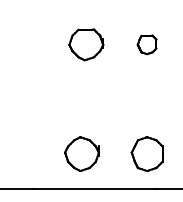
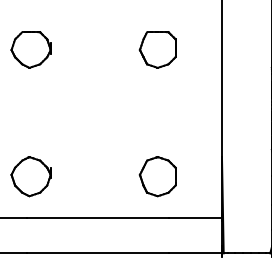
part: (85, 44) -> (30, 49), moved
part: (146, 44) -> (157, 49), size x1.67
part: (81, 153) -> (30, 176), moved

